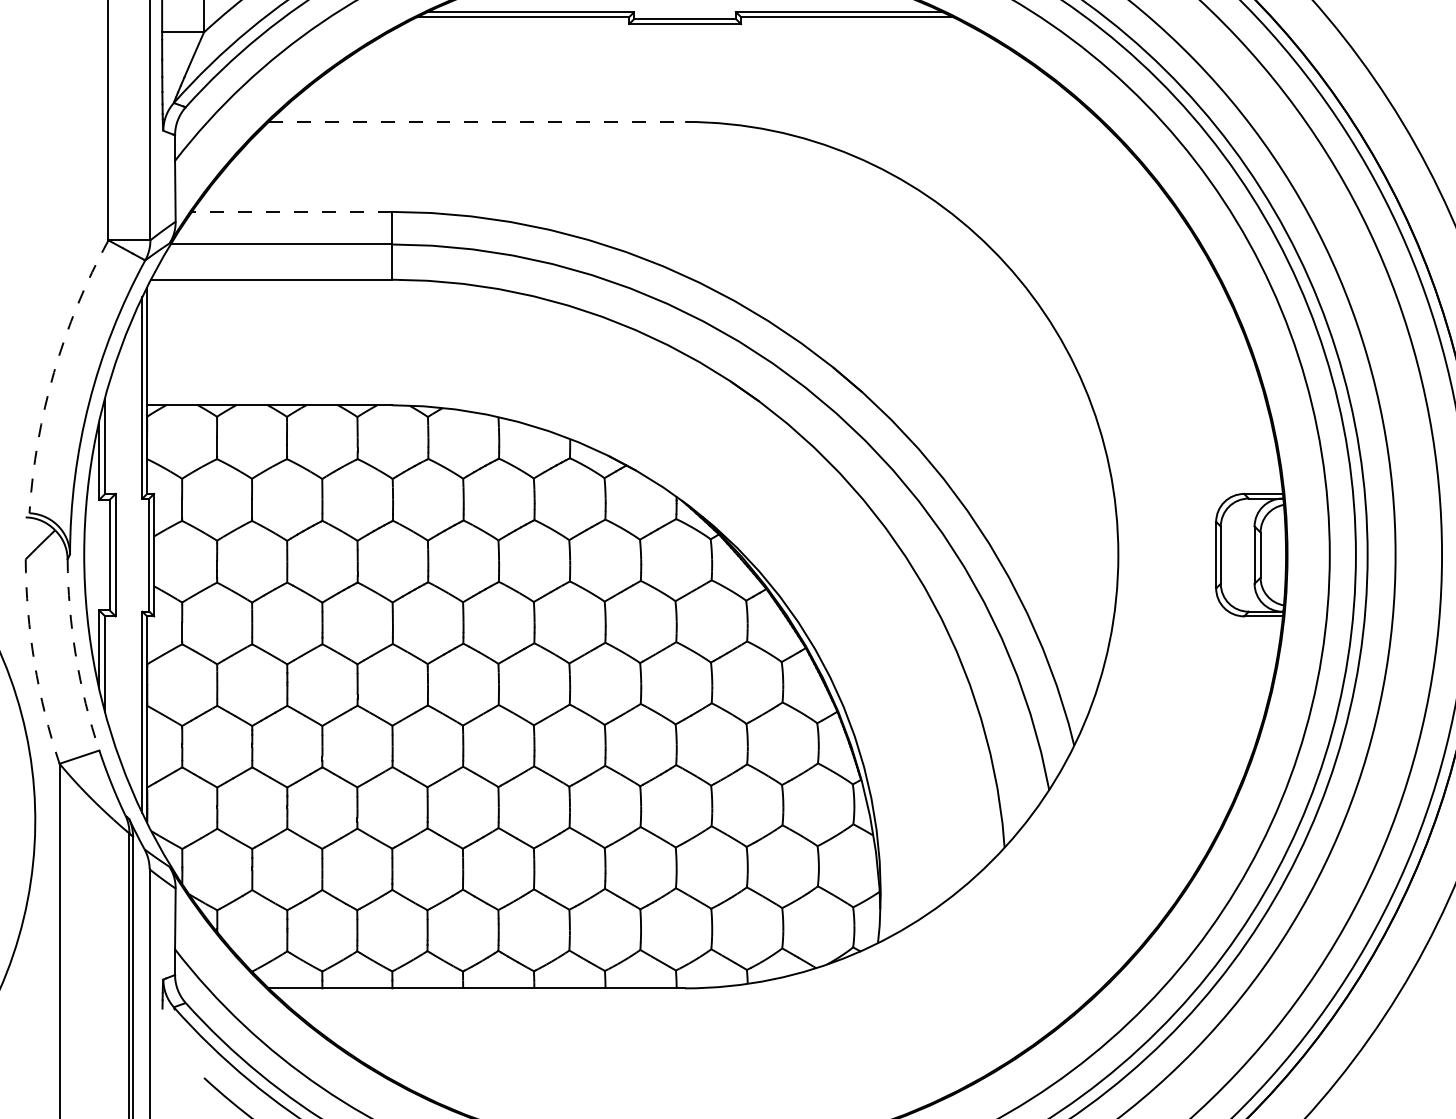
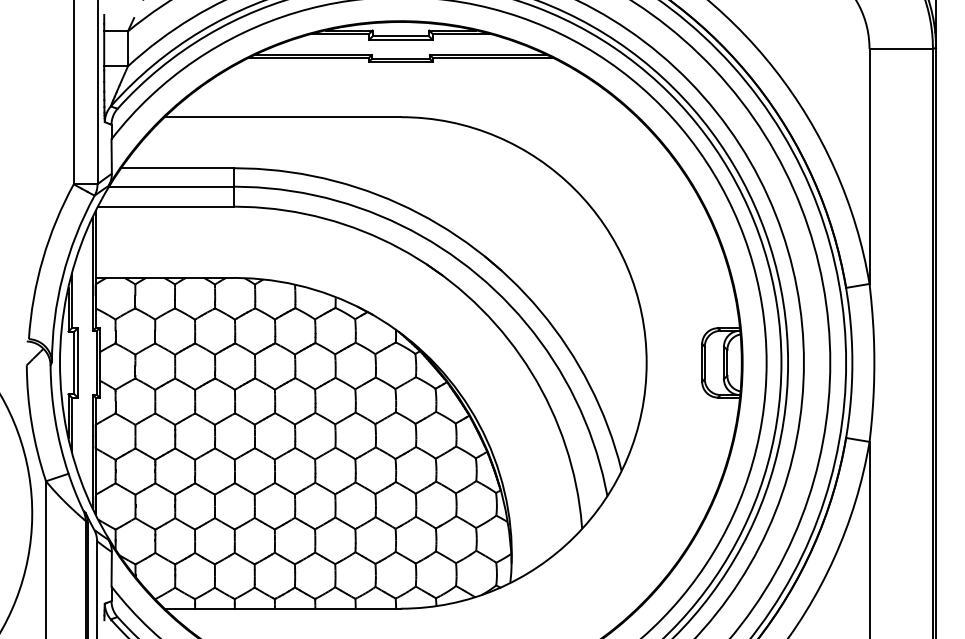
line: (478, 122) -> (283, 117), dashed -> solid
line: (291, 212) -> (177, 168), dashed -> solid
arc: (53, 372) -> (42, 259), dashed -> solid
arc: (76, 656) -> (55, 420), dashed -> solid
arc: (33, 663) -> (31, 424), dashed -> solid

